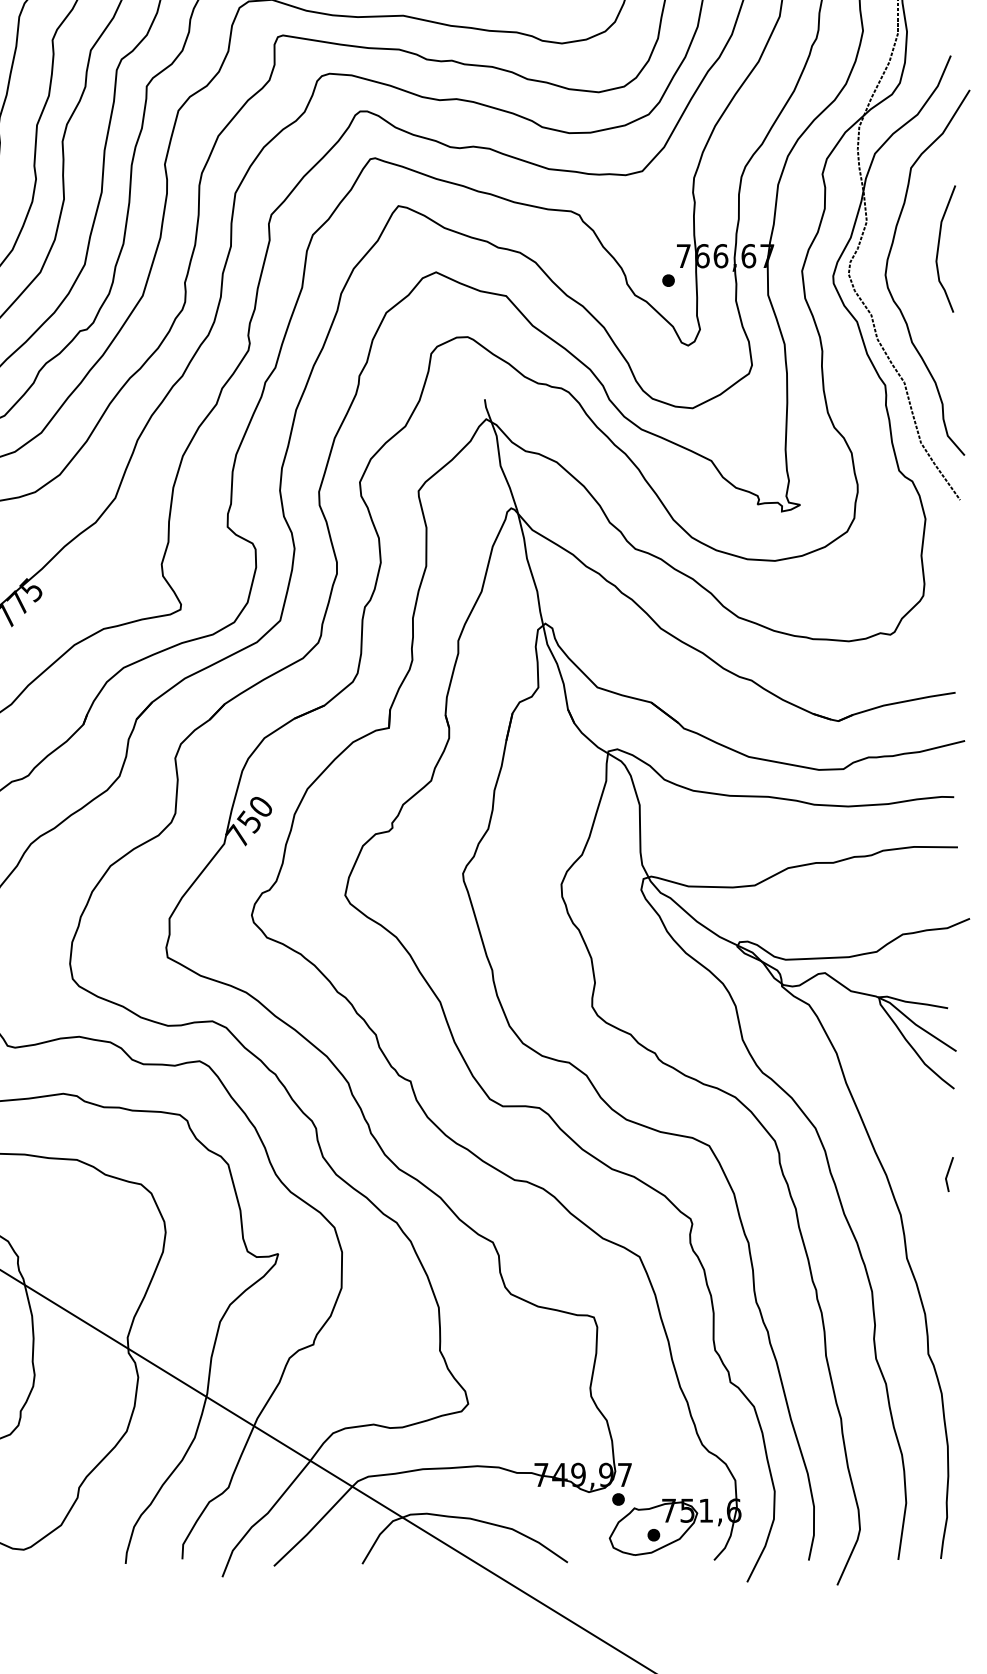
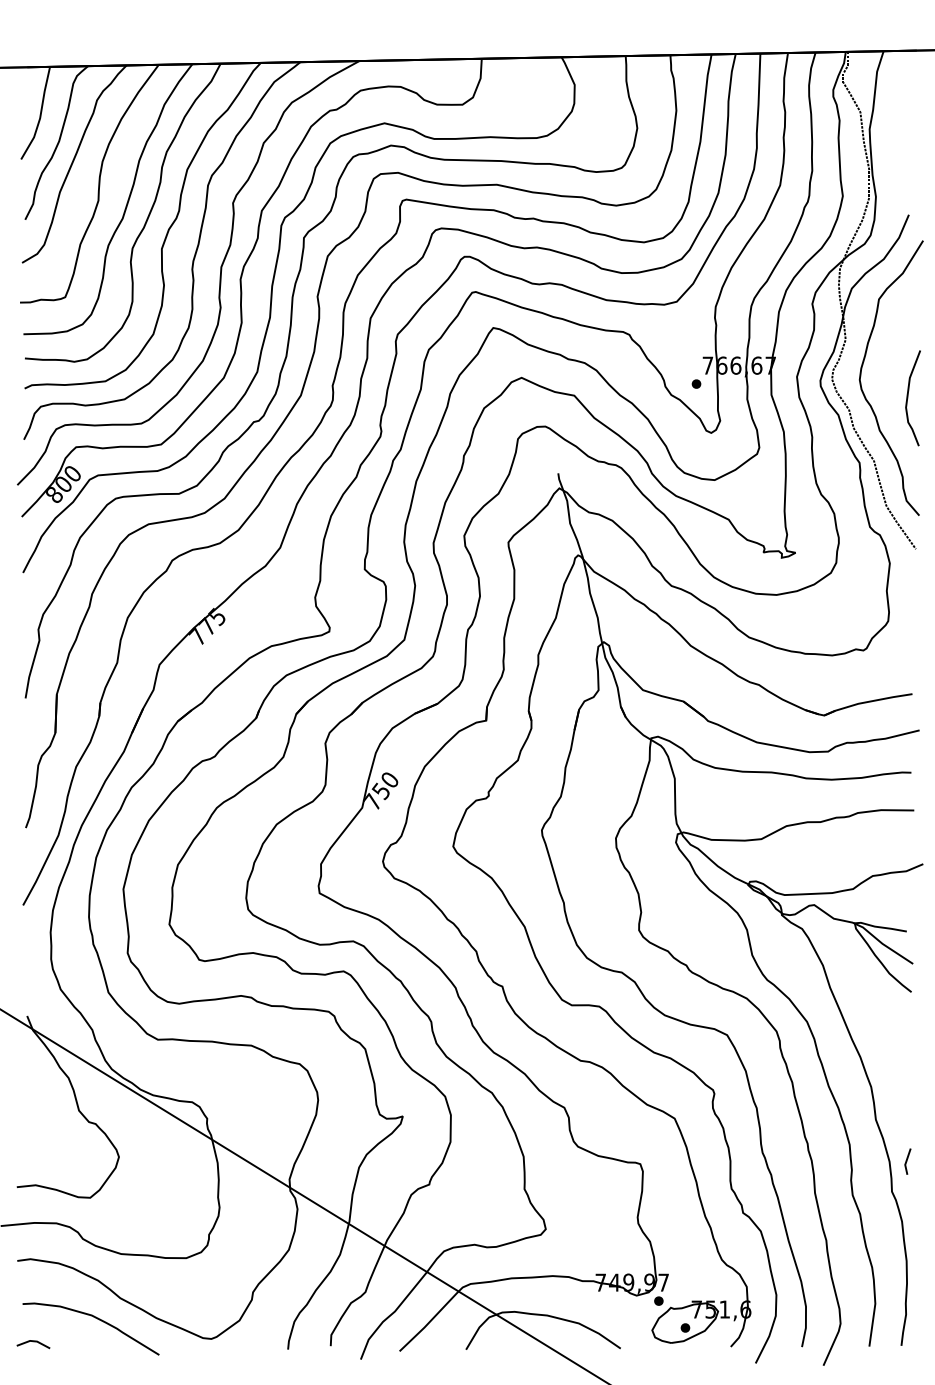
curve: (939, 249) -> (908, 398), moved
line: (948, 1174) -> (907, 1161), moved

